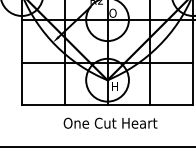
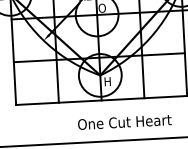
text: (110, 122) -> (124, 121), moved

